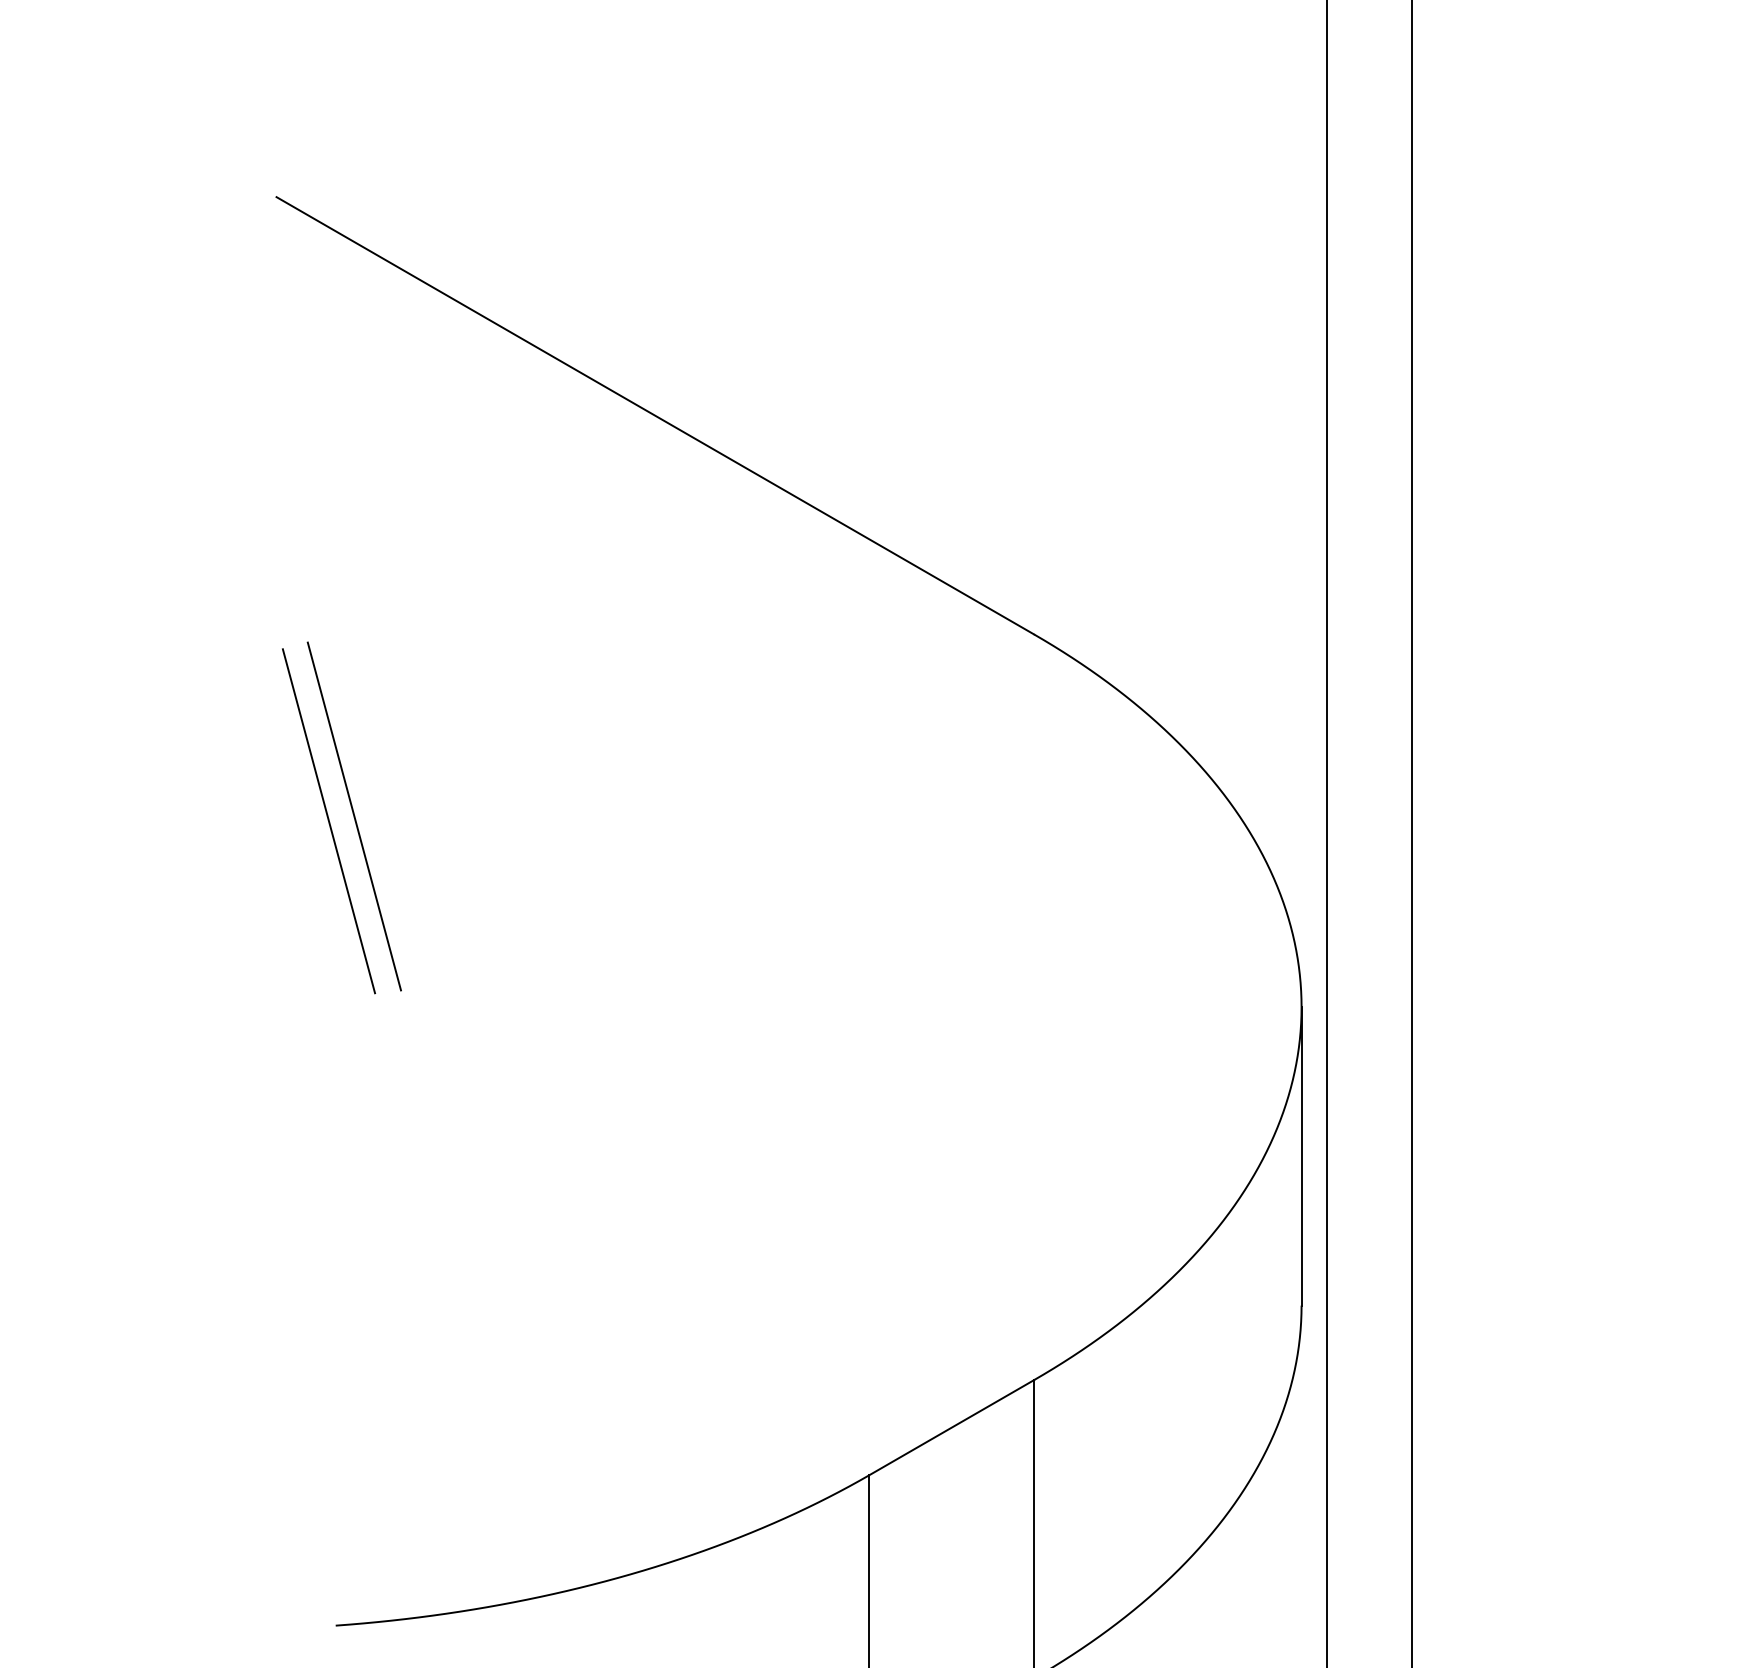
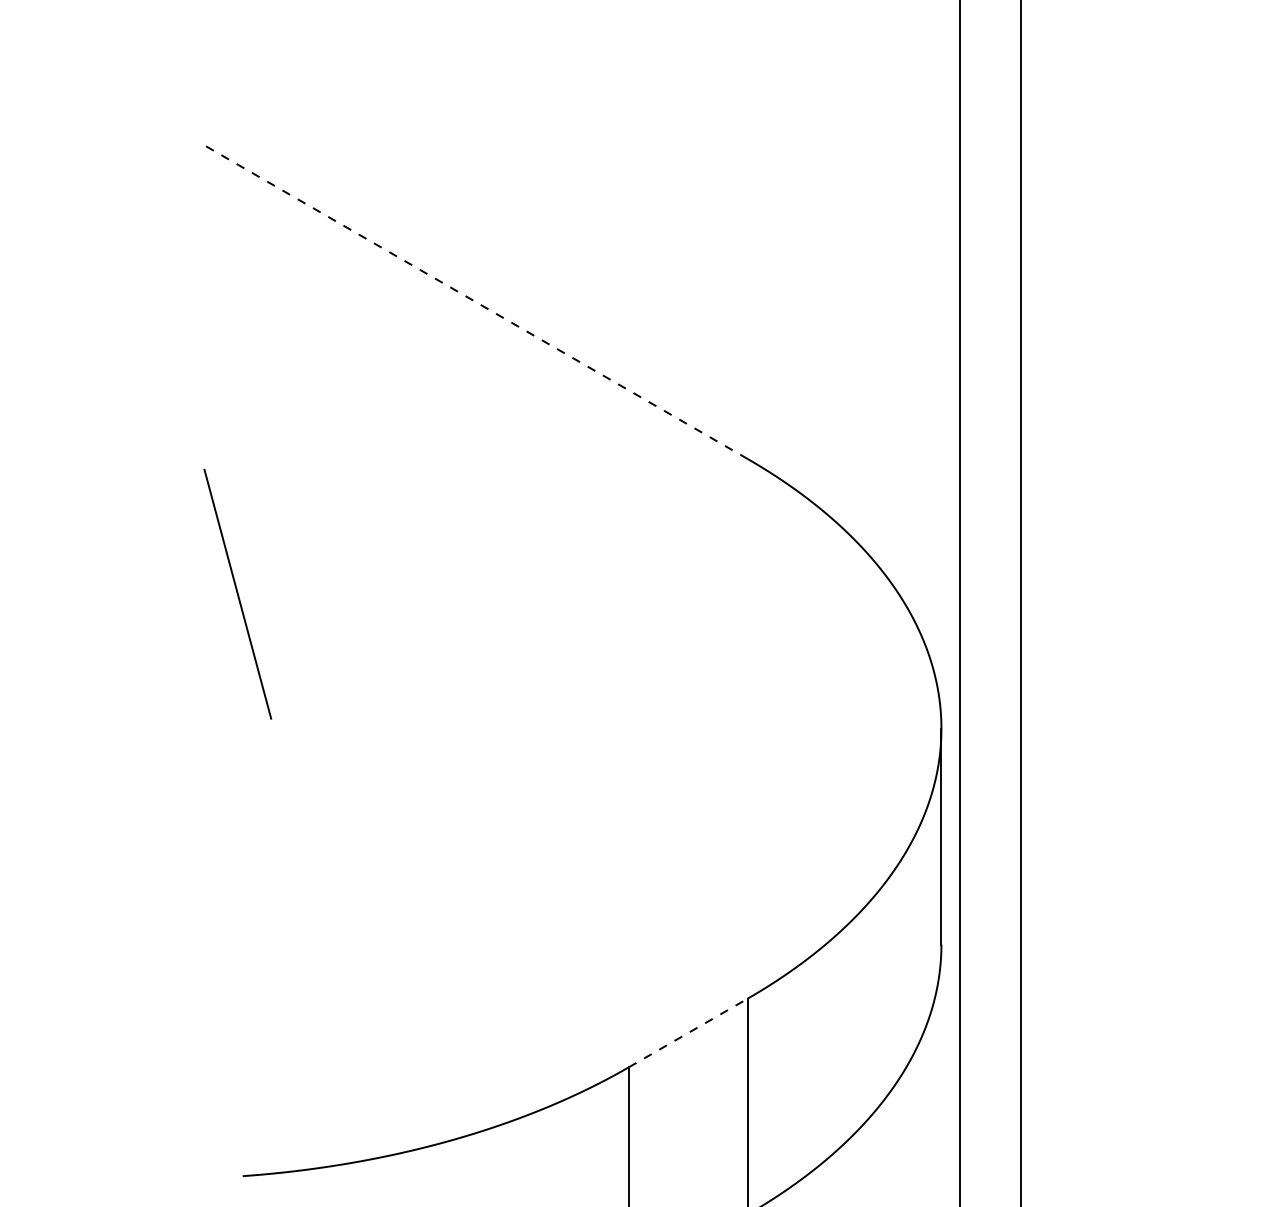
line: (654, 415) -> (473, 300), solid -> dashed
line: (353, 816) -> (255, 590), removed
line: (952, 1427) -> (688, 1032), solid -> dashed

